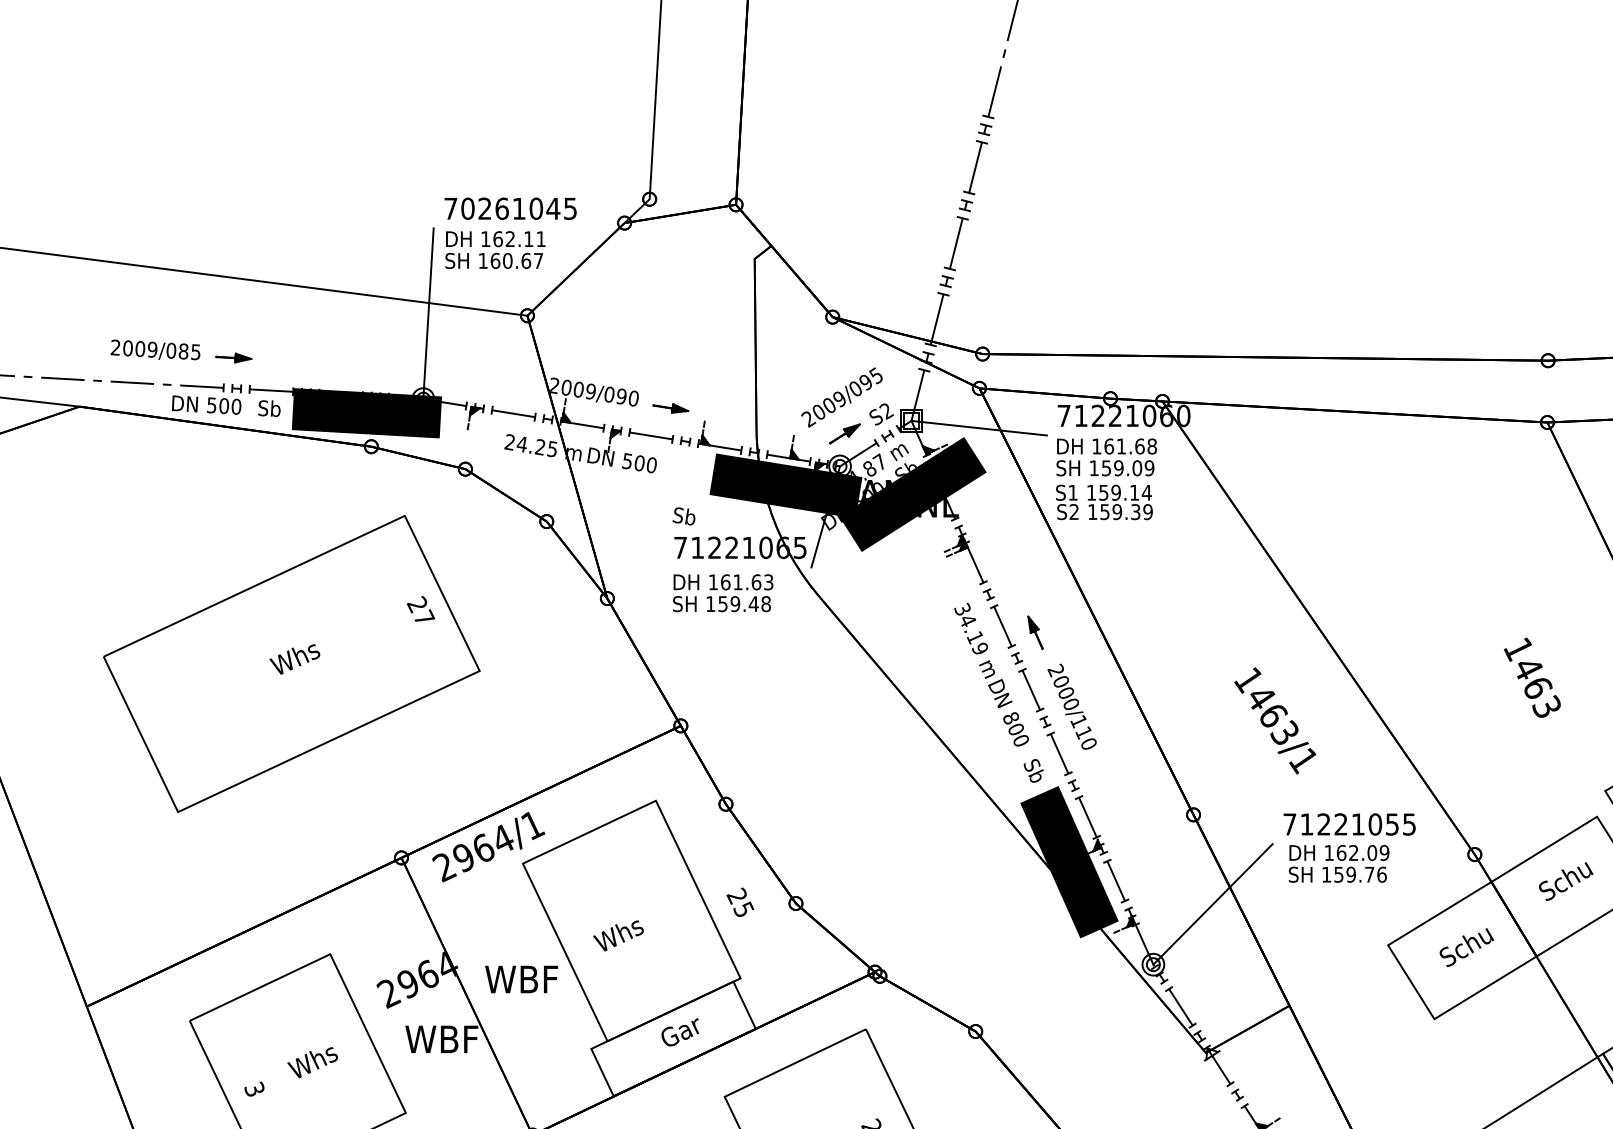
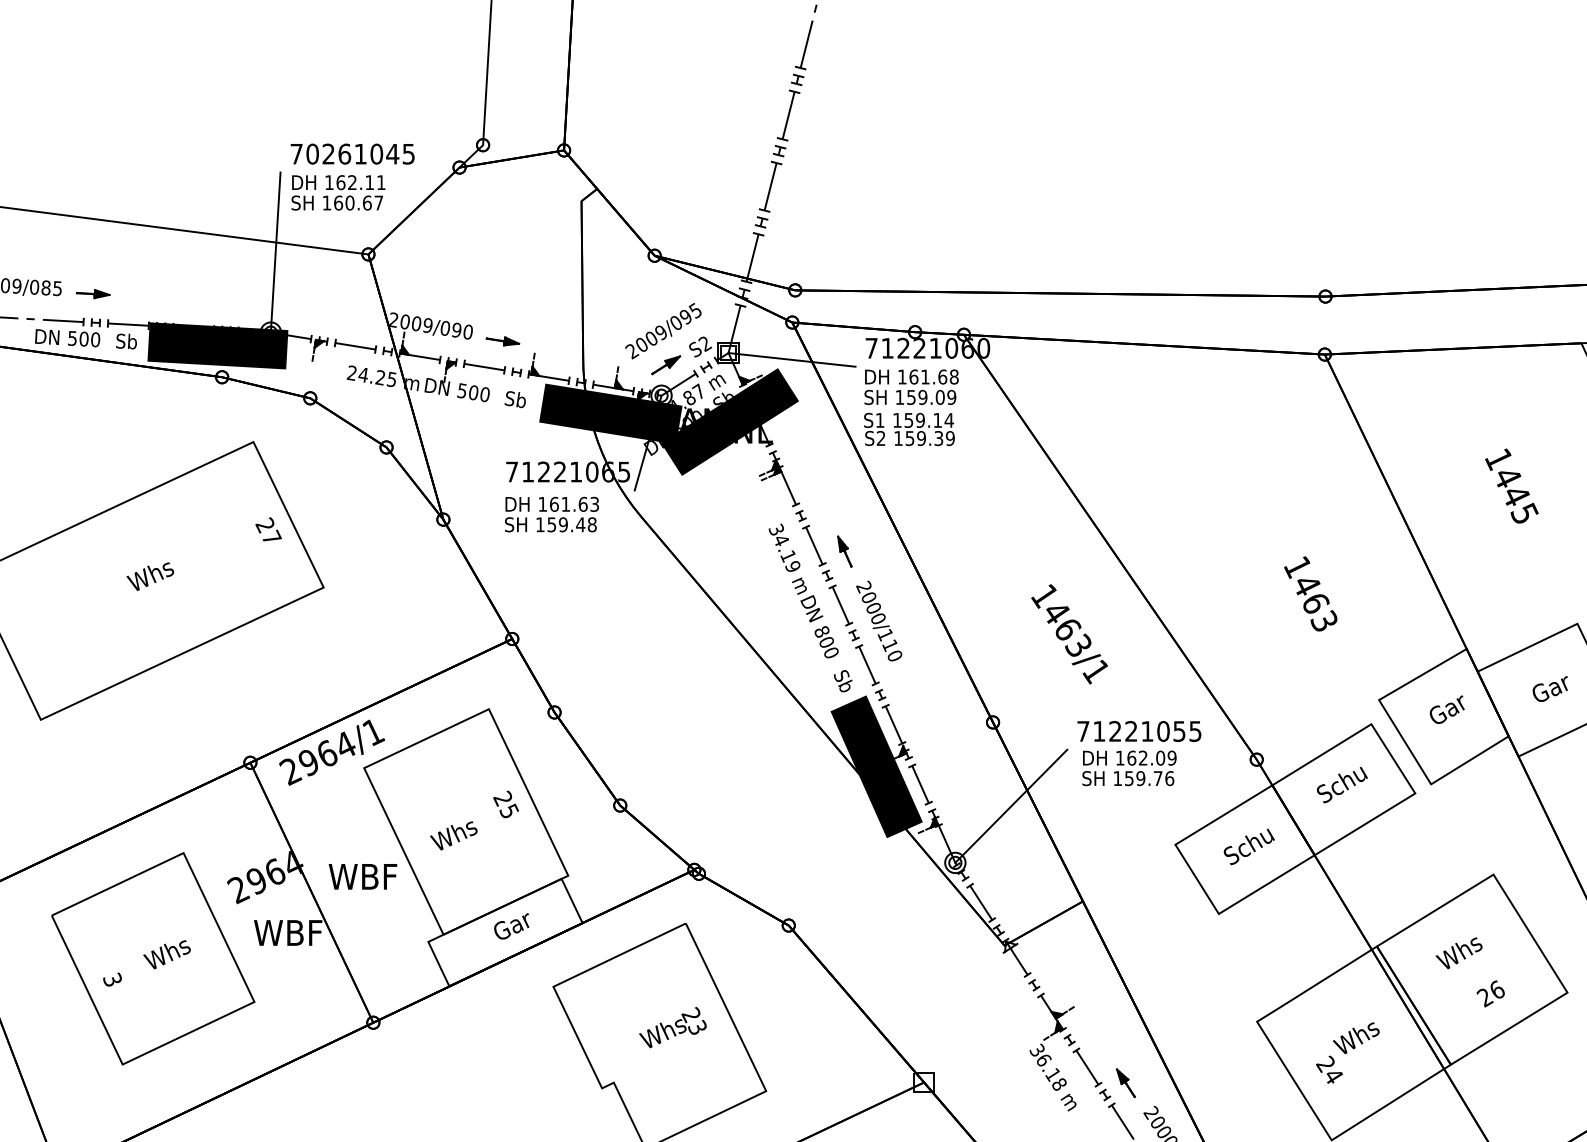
text: (683, 516) -> (514, 399), moved
text: (739, 902) -> (505, 804), moved

